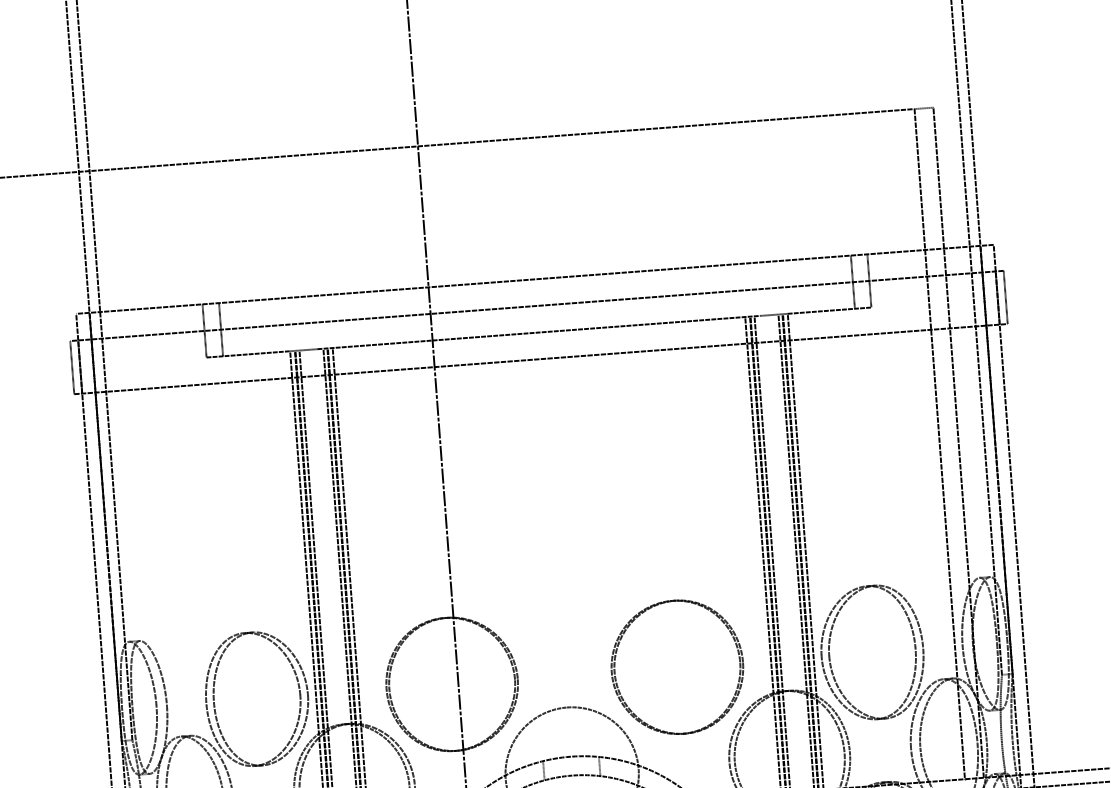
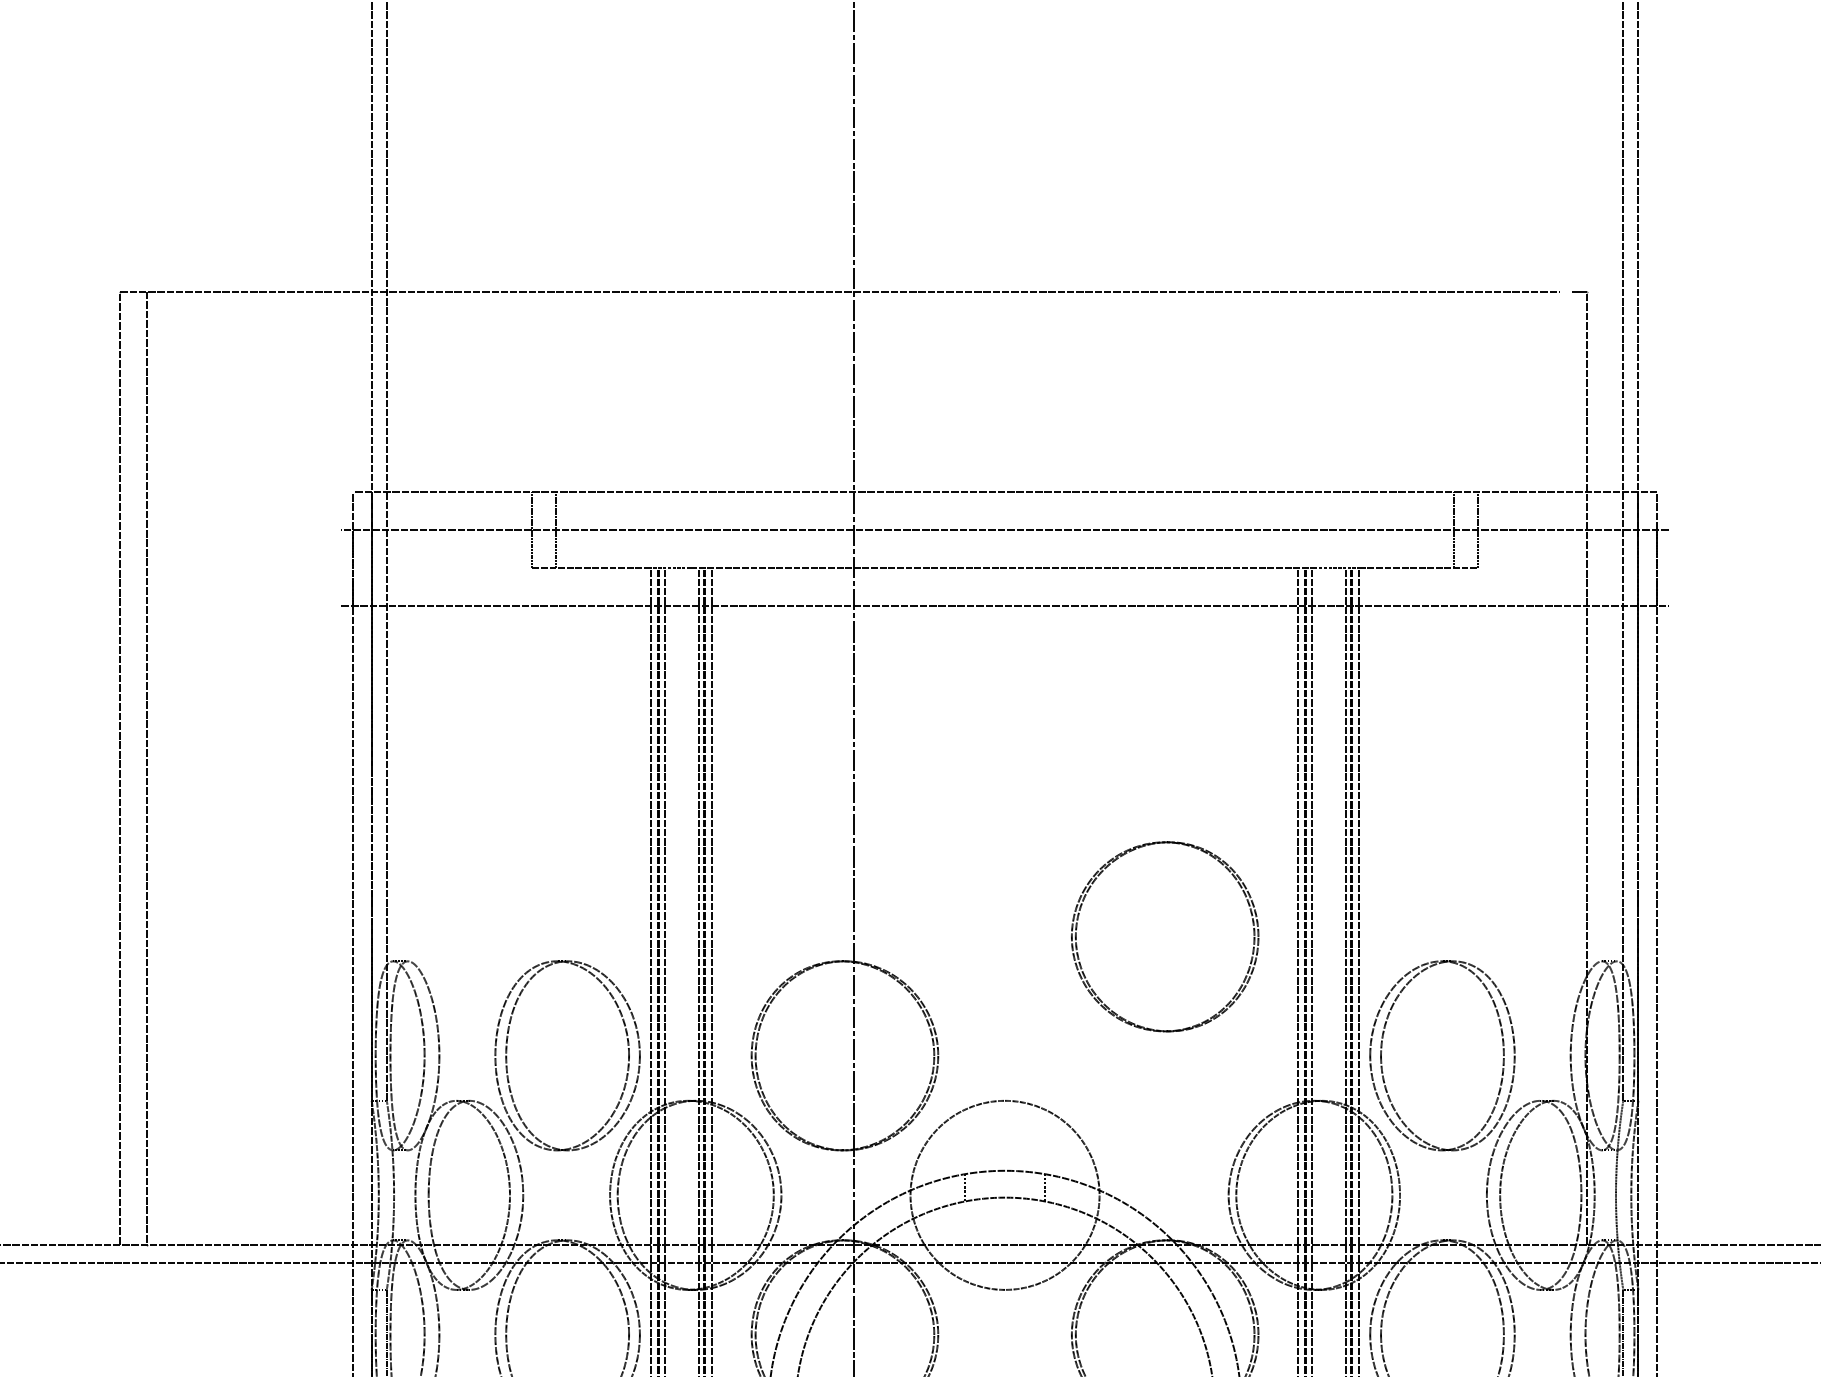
line: (1005, 297) -> (1668, 567), removed
line: (72, 367) -> (341, 567), removed
line: (939, 443) -> (1559, 767), removed
part: (738, 654) -> (1252, 924), moved

